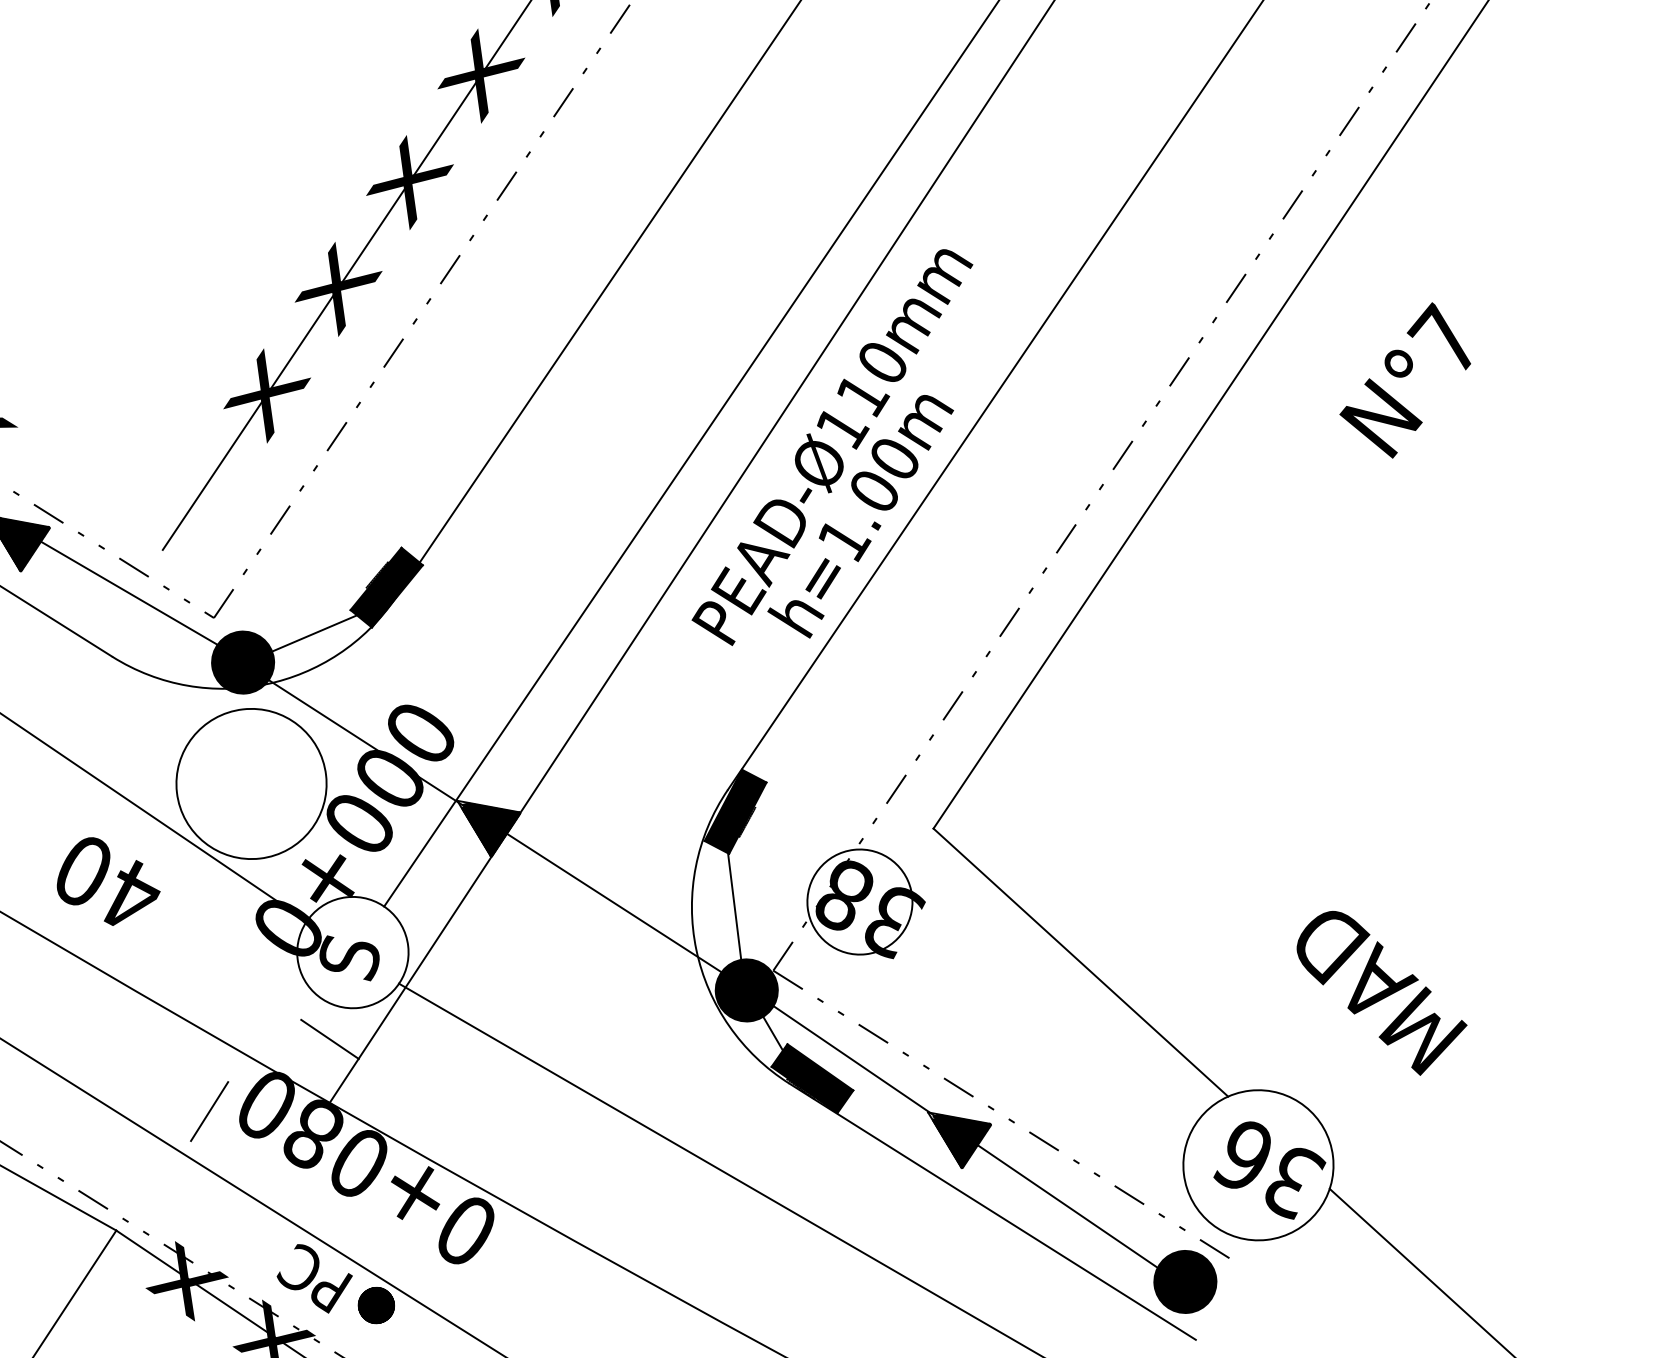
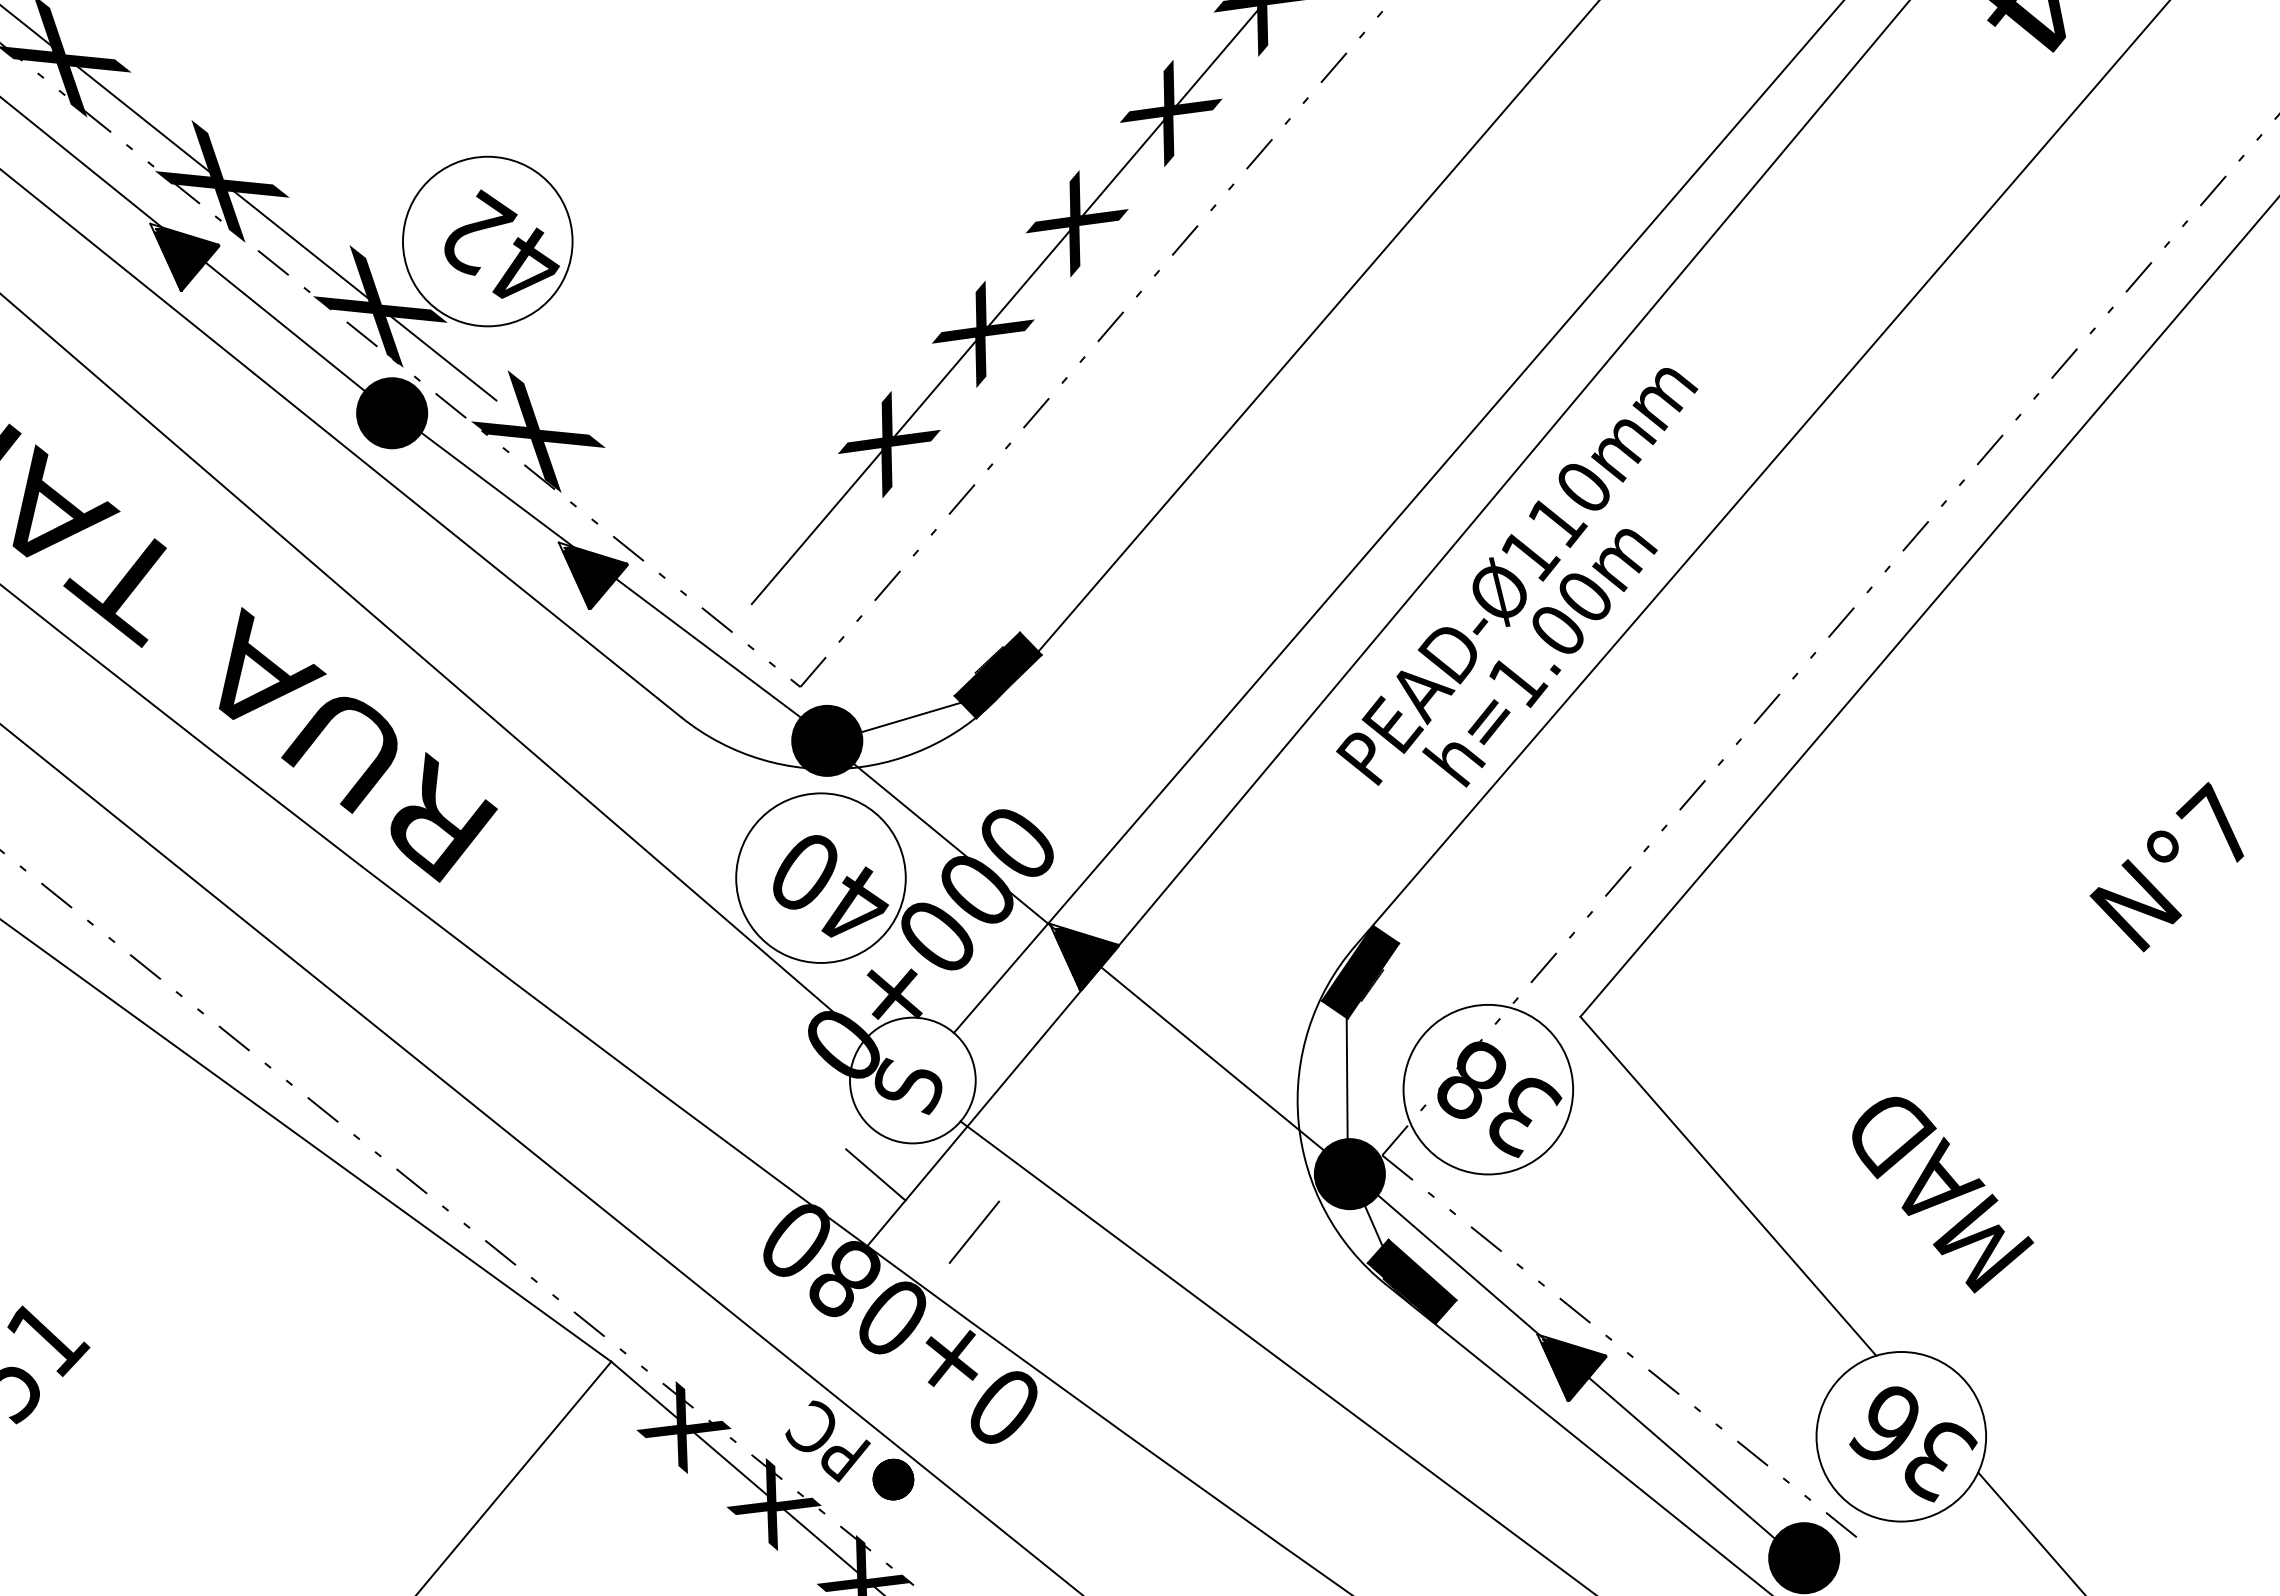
text: (1404, 381) -> (2166, 867), moved
text: (107, 881) -> (830, 886), moved
circle: (860, 901) -> (1488, 1089), size x1.43
text: (1382, 992) -> (1943, 1194), moved
line: (209, 1110) -> (974, 1231), moved

